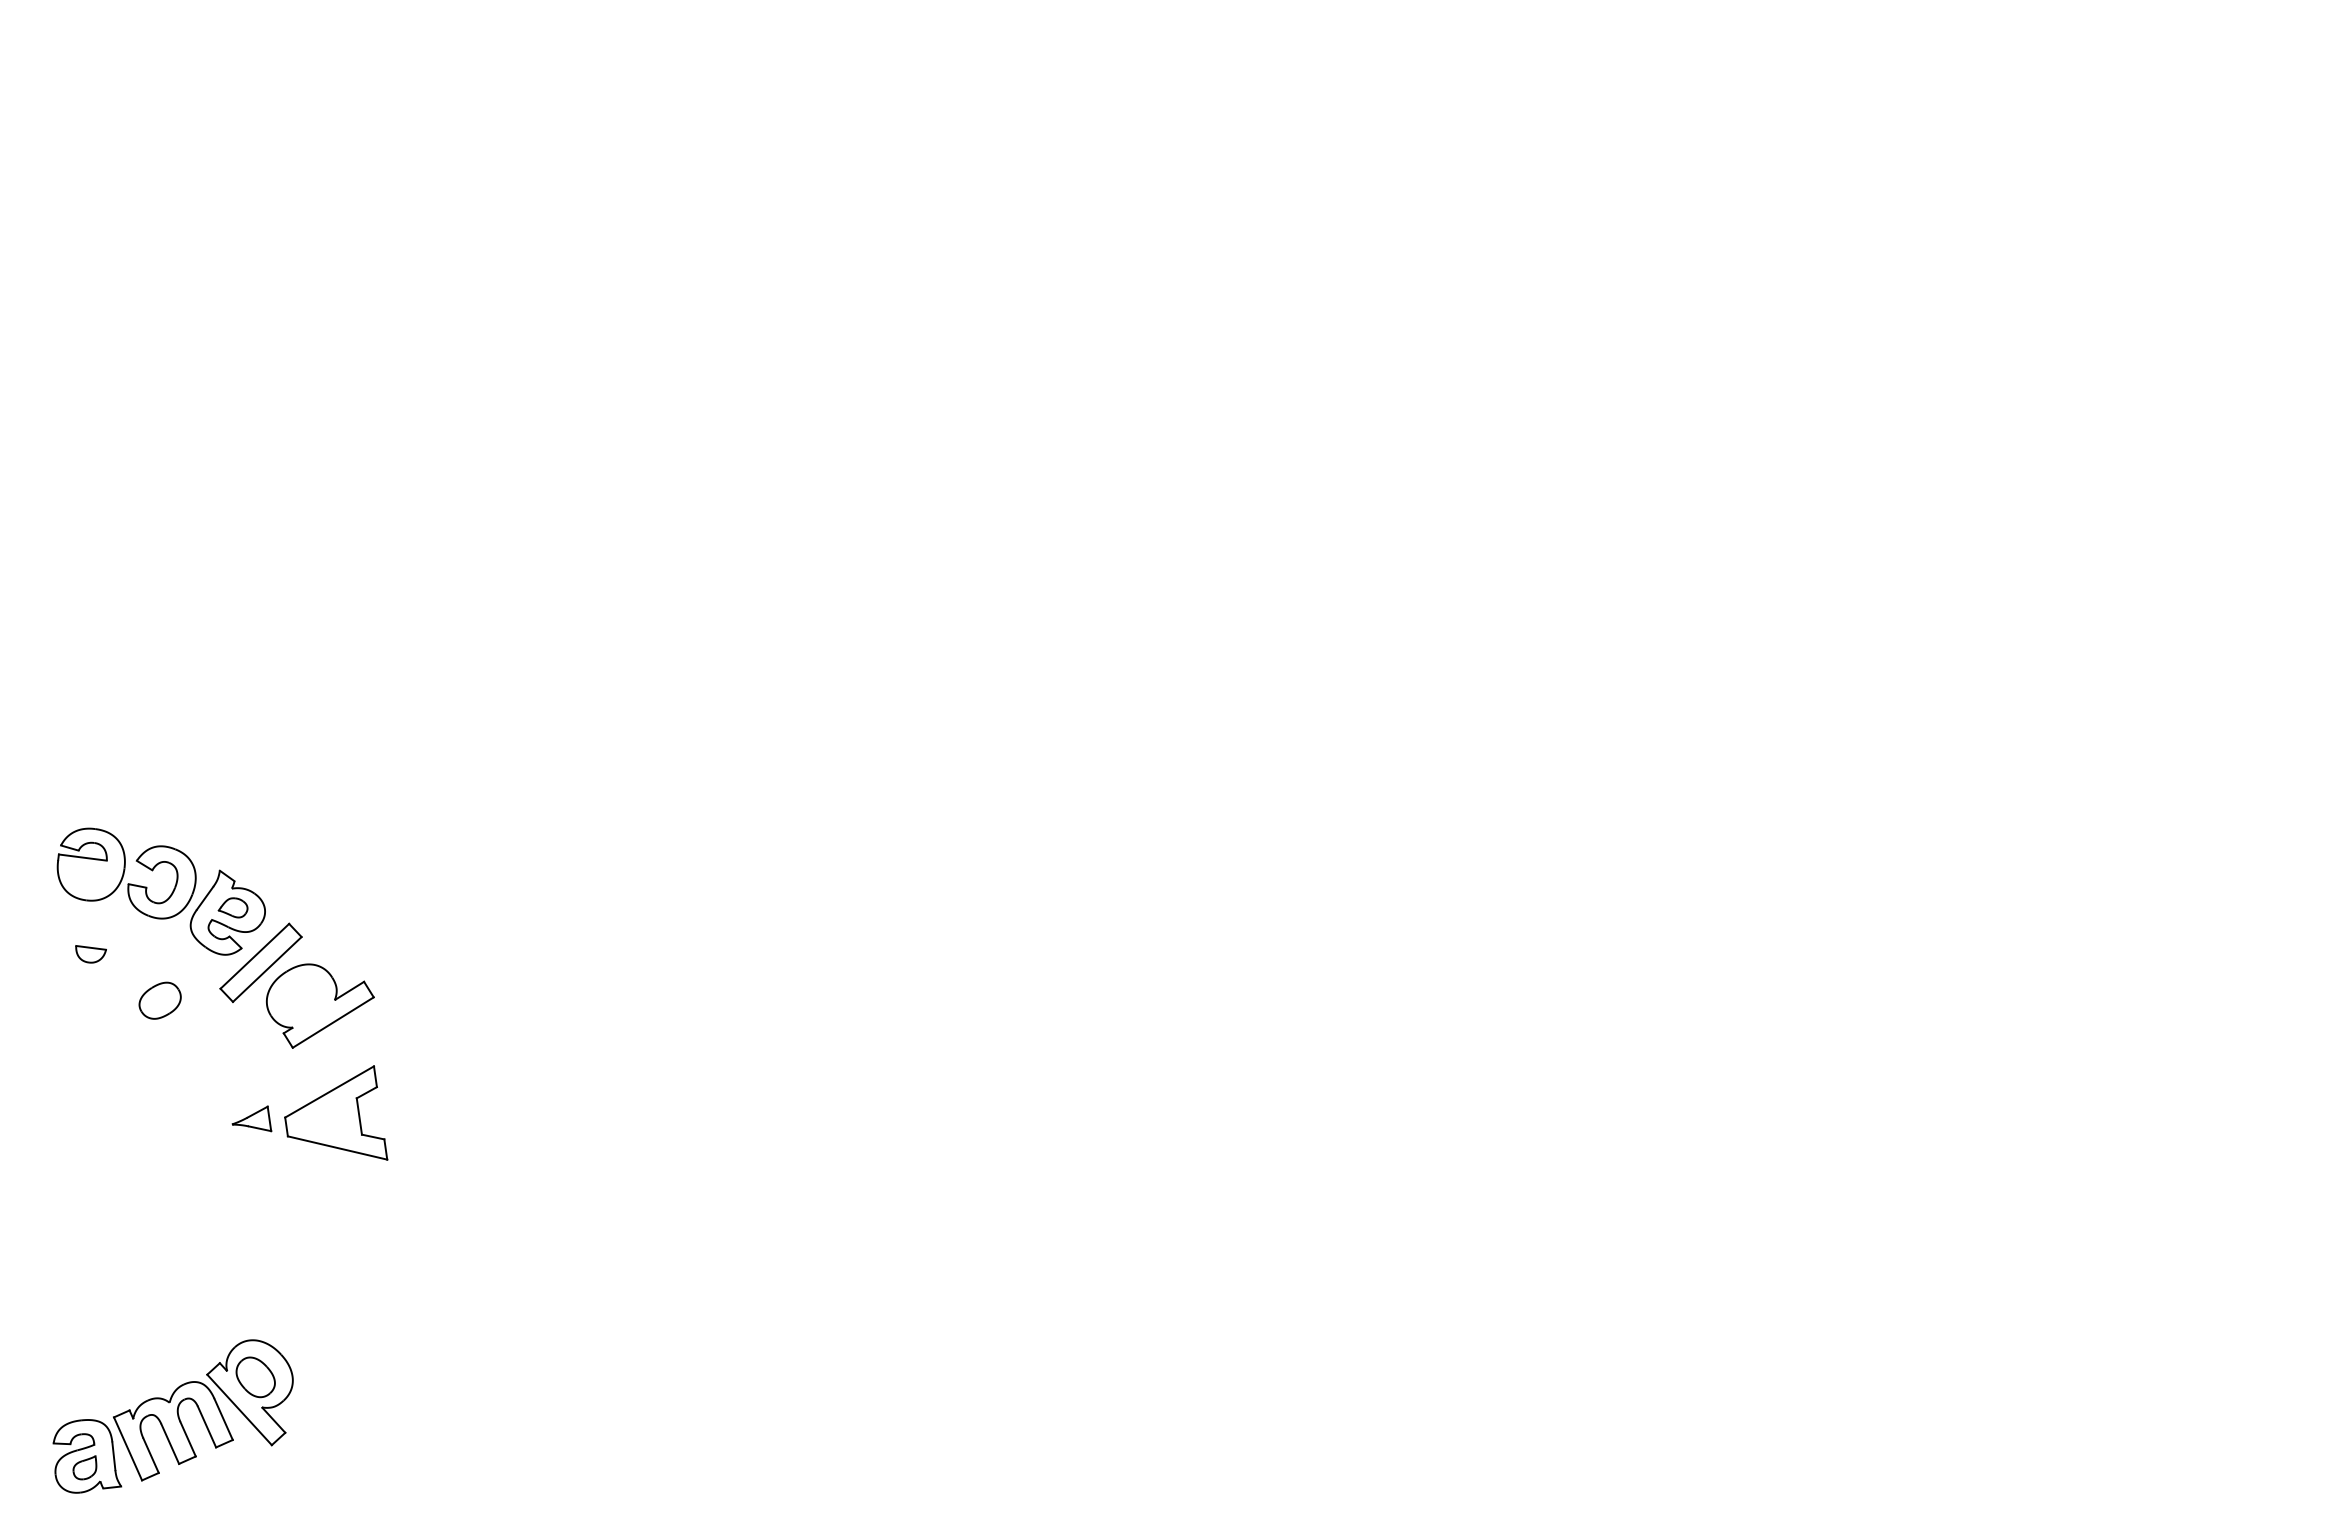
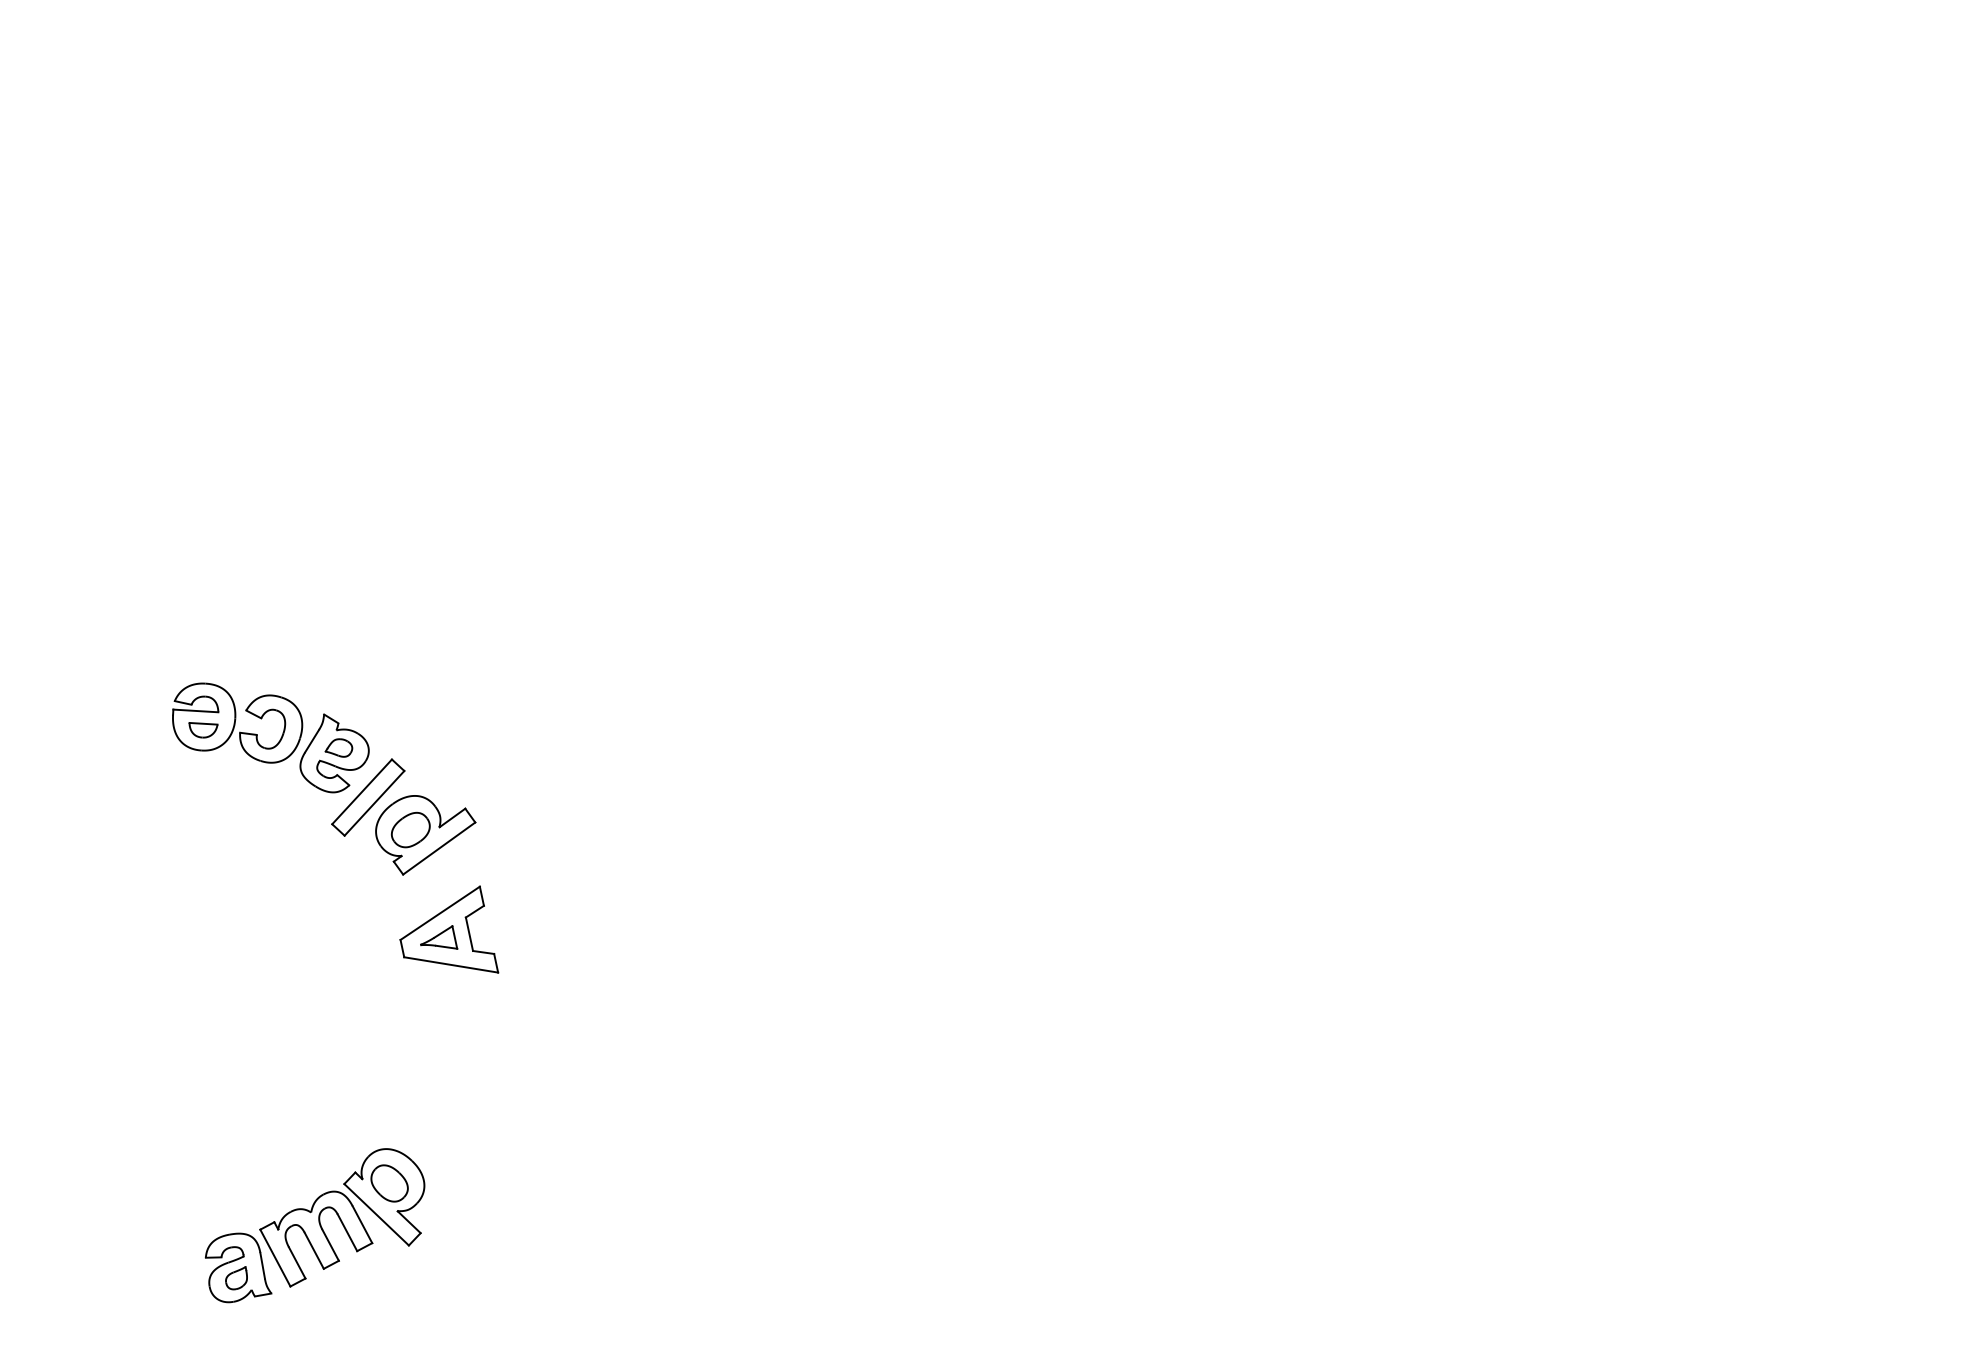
part: (90, 954) -> (203, 729), moved
part: (159, 1000) -> (410, 829), moved
part: (251, 1118) -> (438, 938), moved

